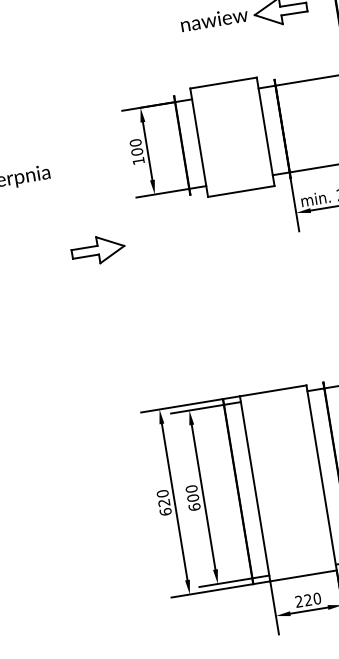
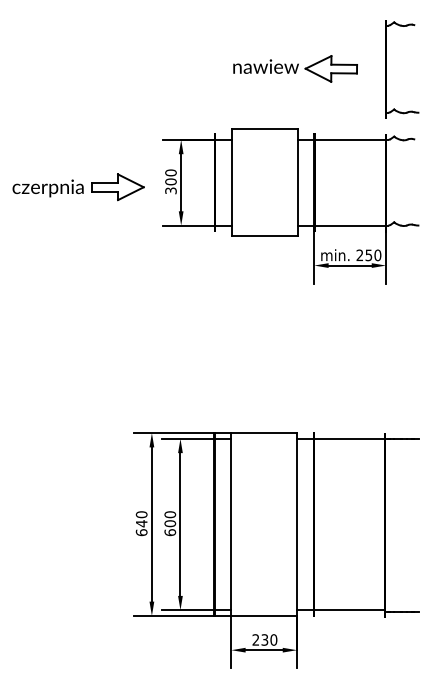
text: (138, 160) -> (170, 190), 100 -> 300
part: (97, 250) -> (117, 187), moved
text: (164, 502) -> (141, 523), 620 -> 640
text: (307, 599) -> (264, 639), 220 -> 230

